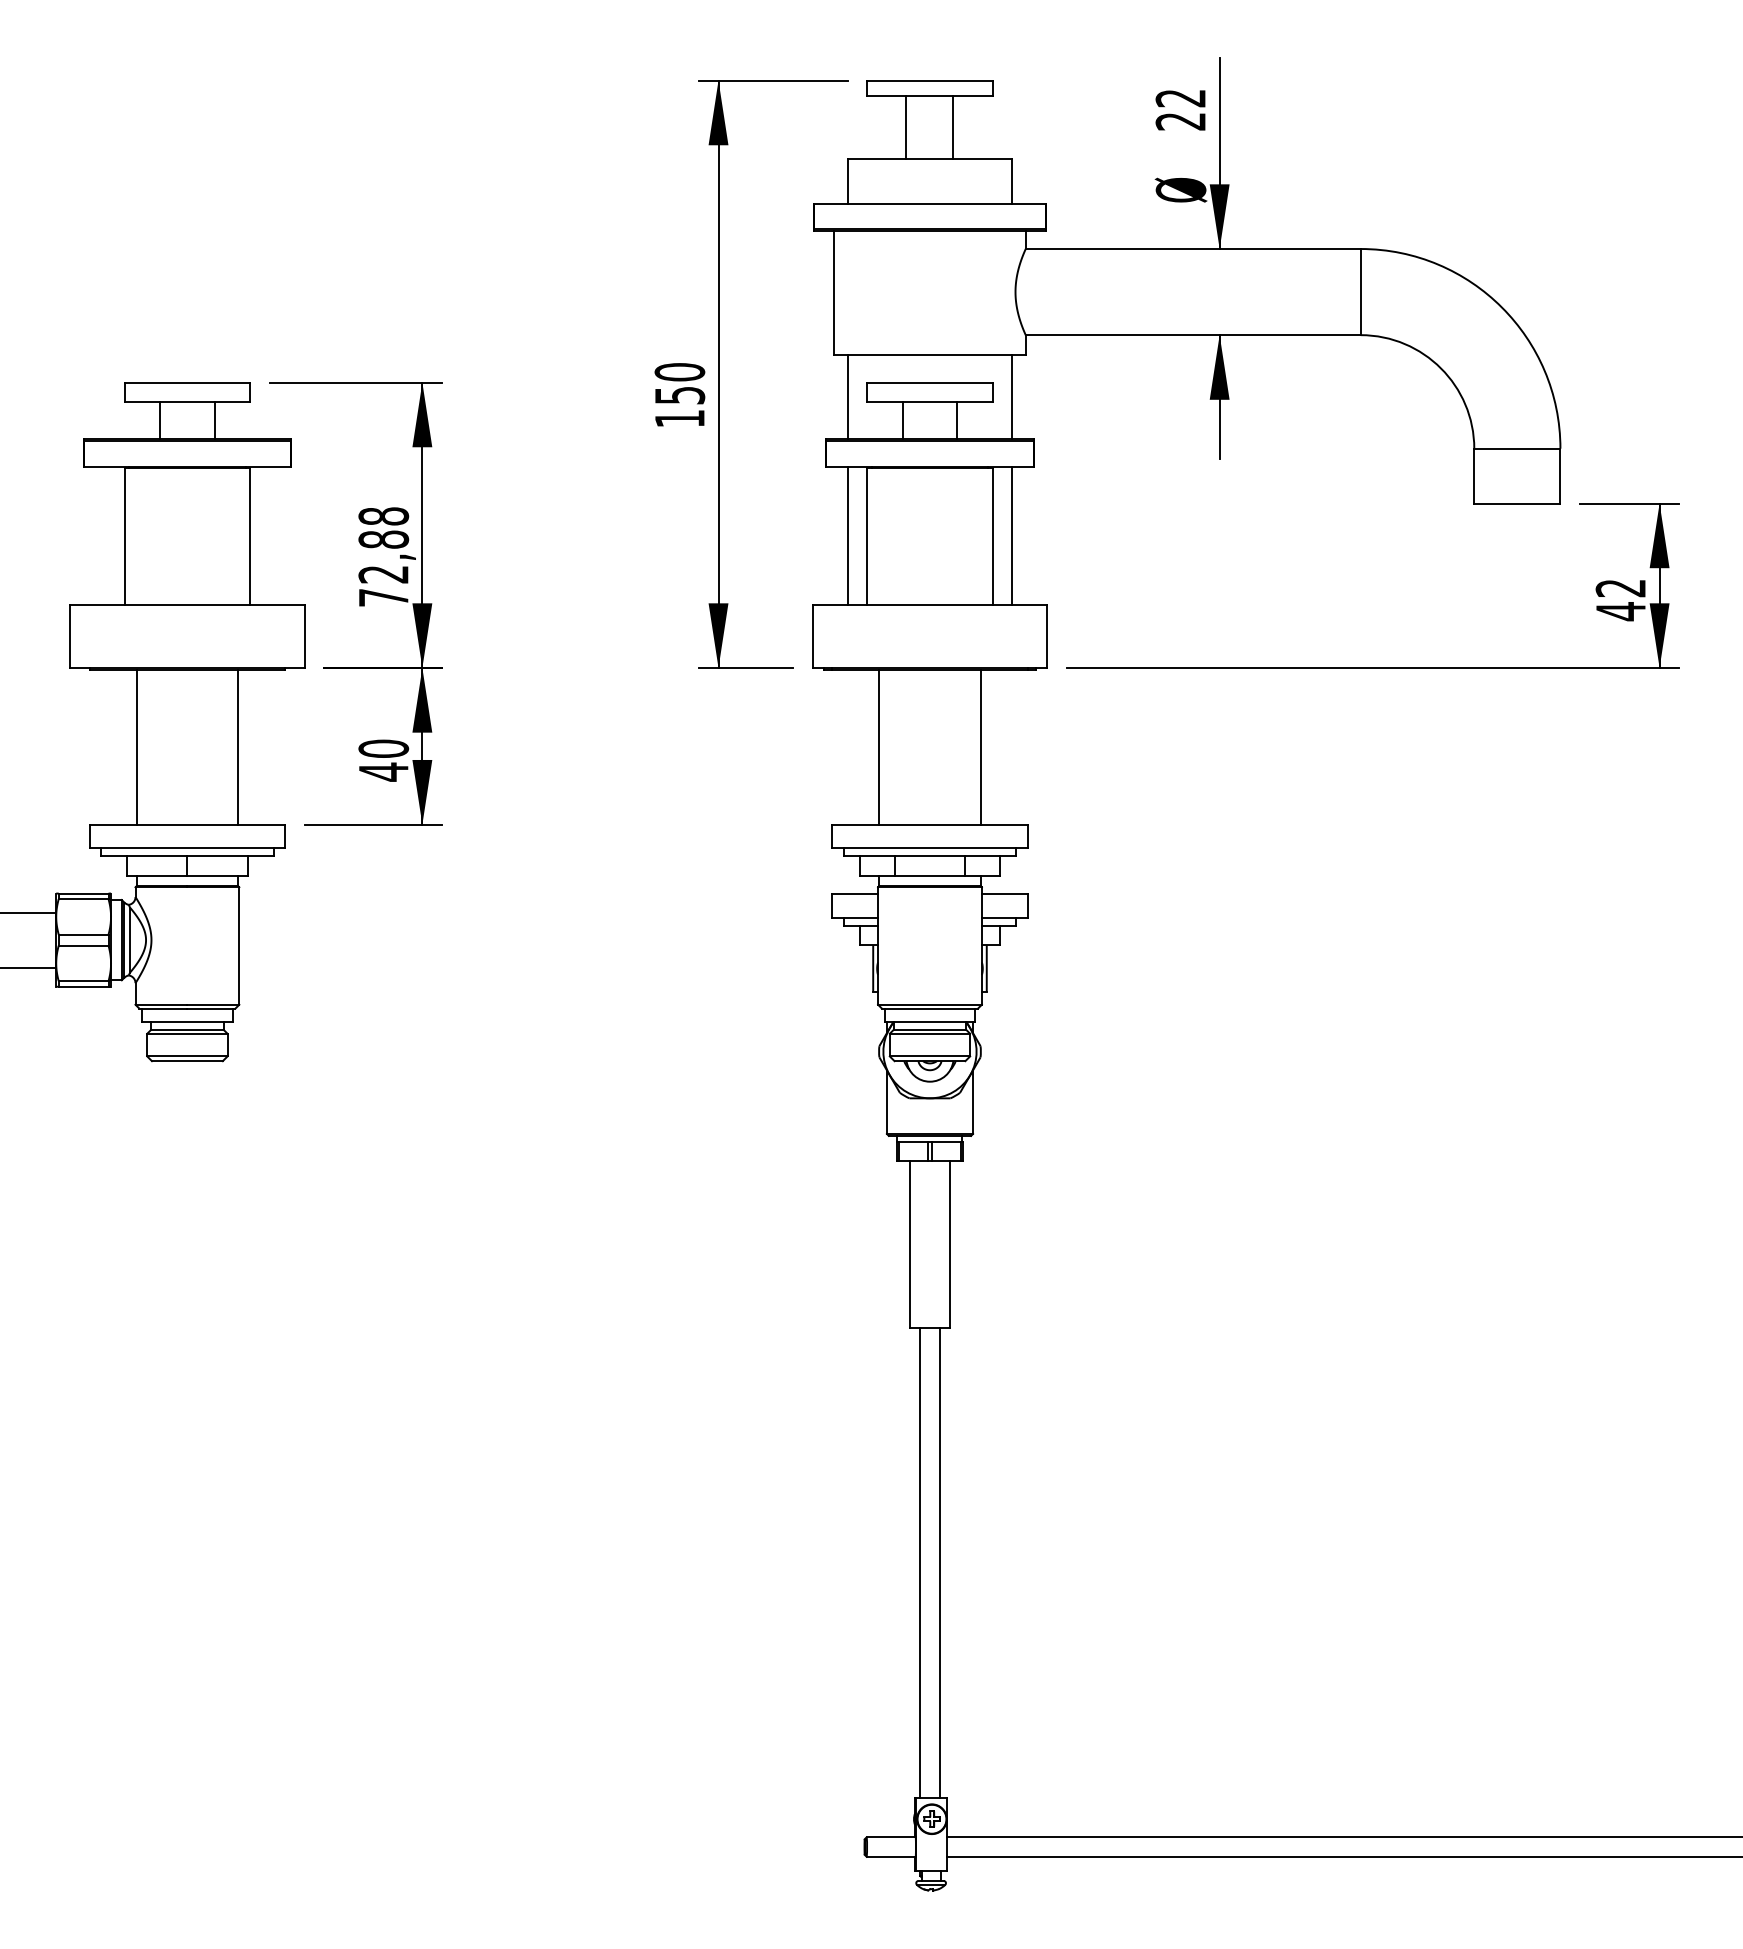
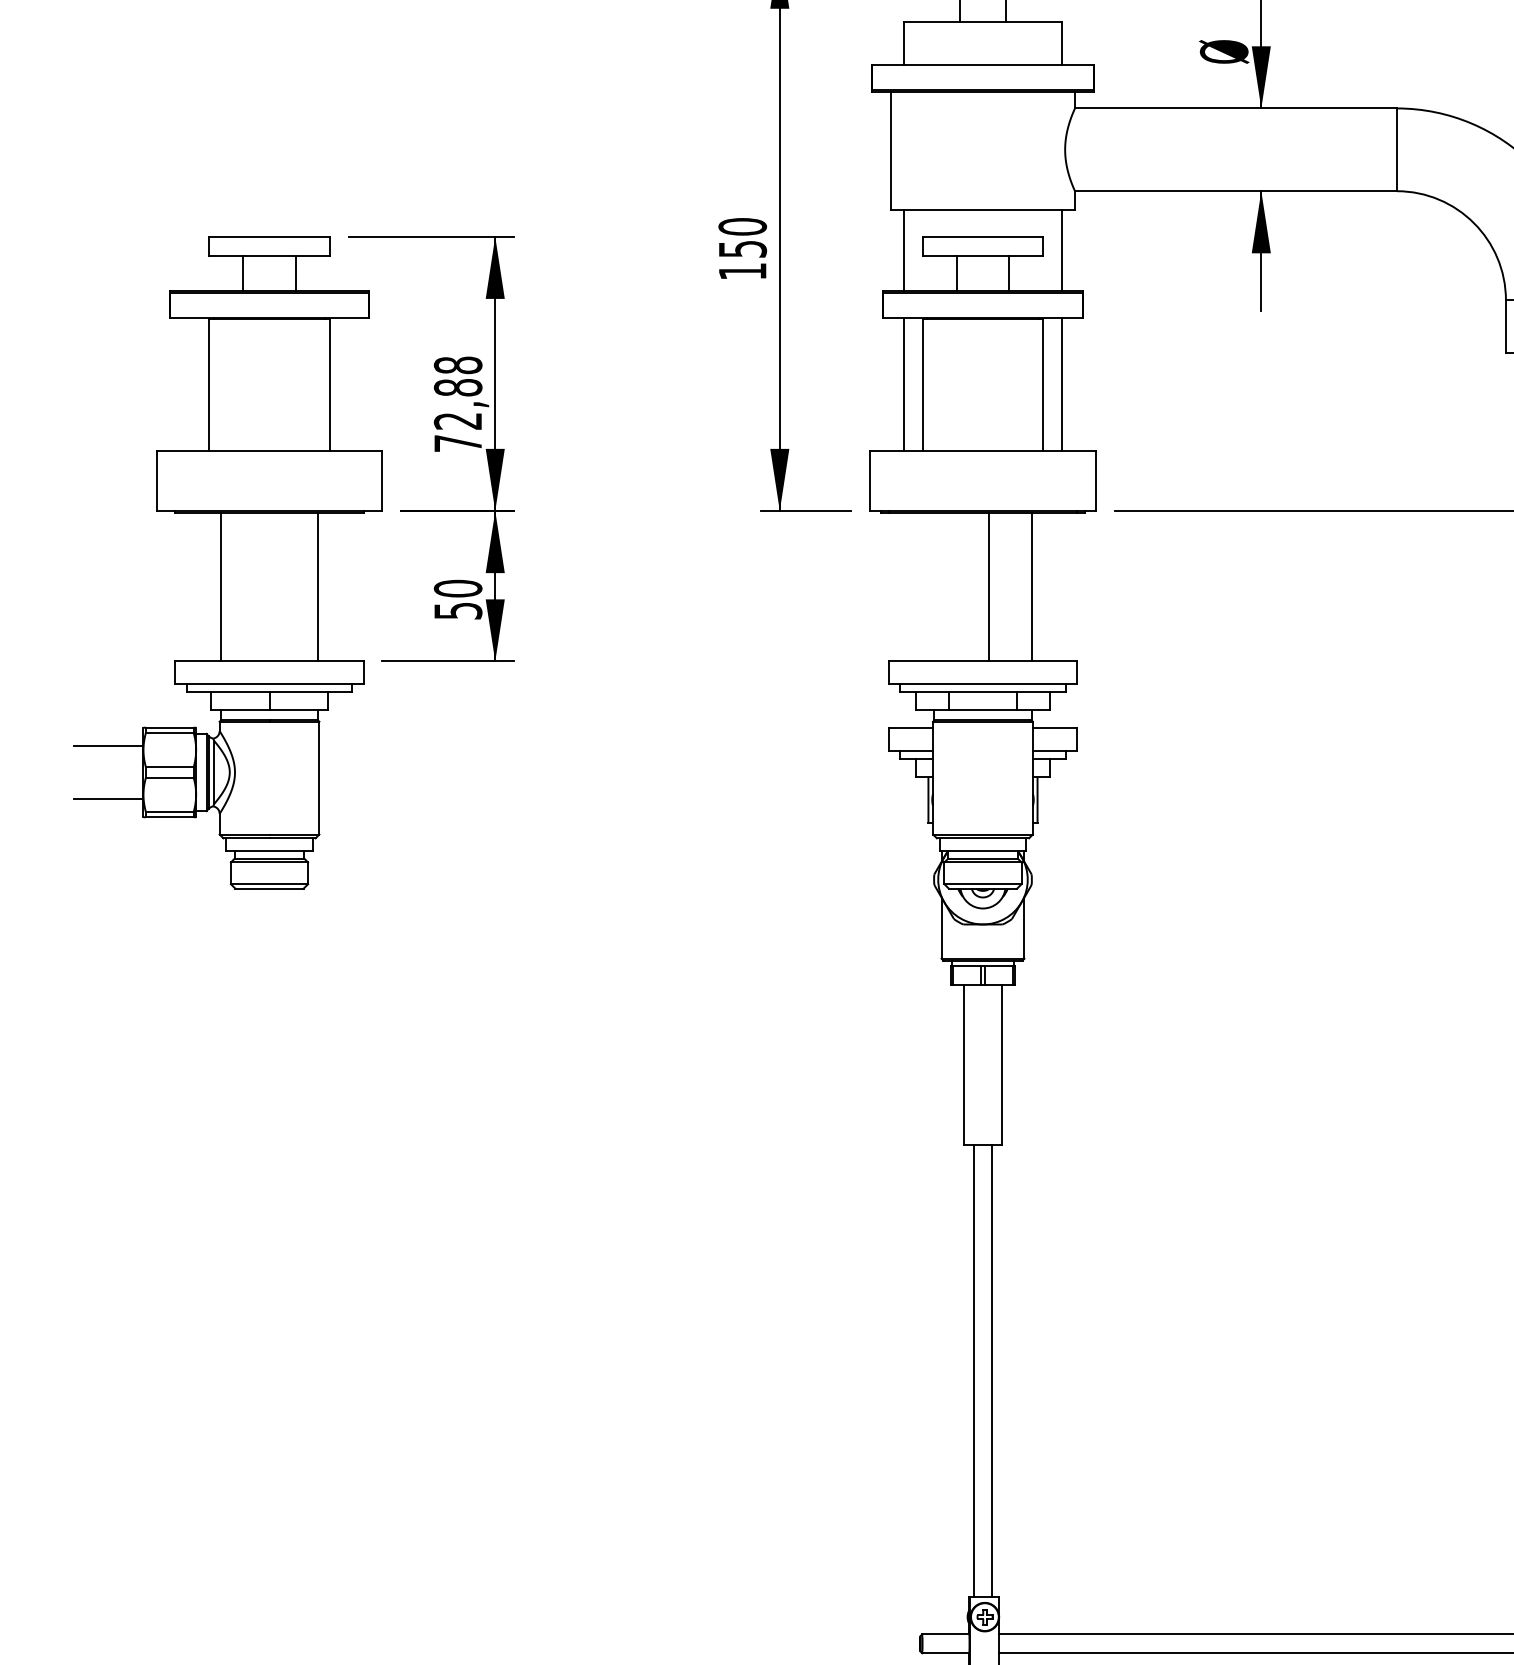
line: (879, 746) -> (989, 586), moved
text: (384, 771) -> (458, 610), 40 -> 50

